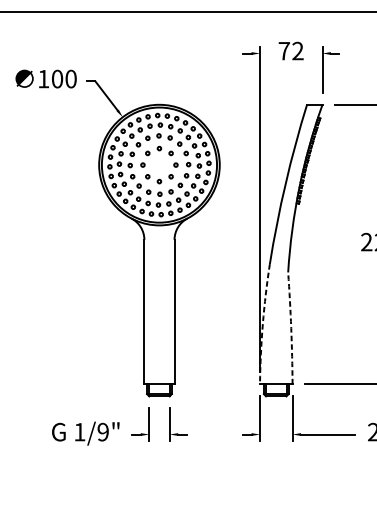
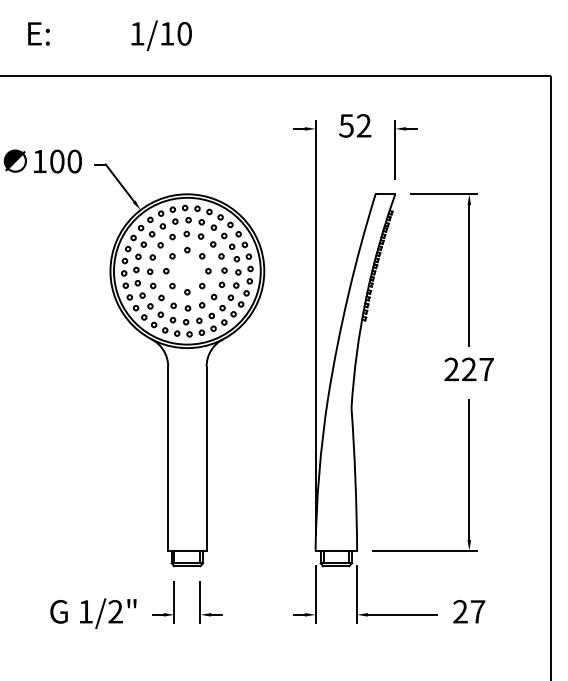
text: (284, 50) -> (346, 125), 72 -> 52
arc: (263, 323) -> (319, 473), dashed -> solid
arc: (291, 328) -> (355, 479), dashed -> solid
text: (103, 431) -> (115, 611), 1/9" -> 1/2"

